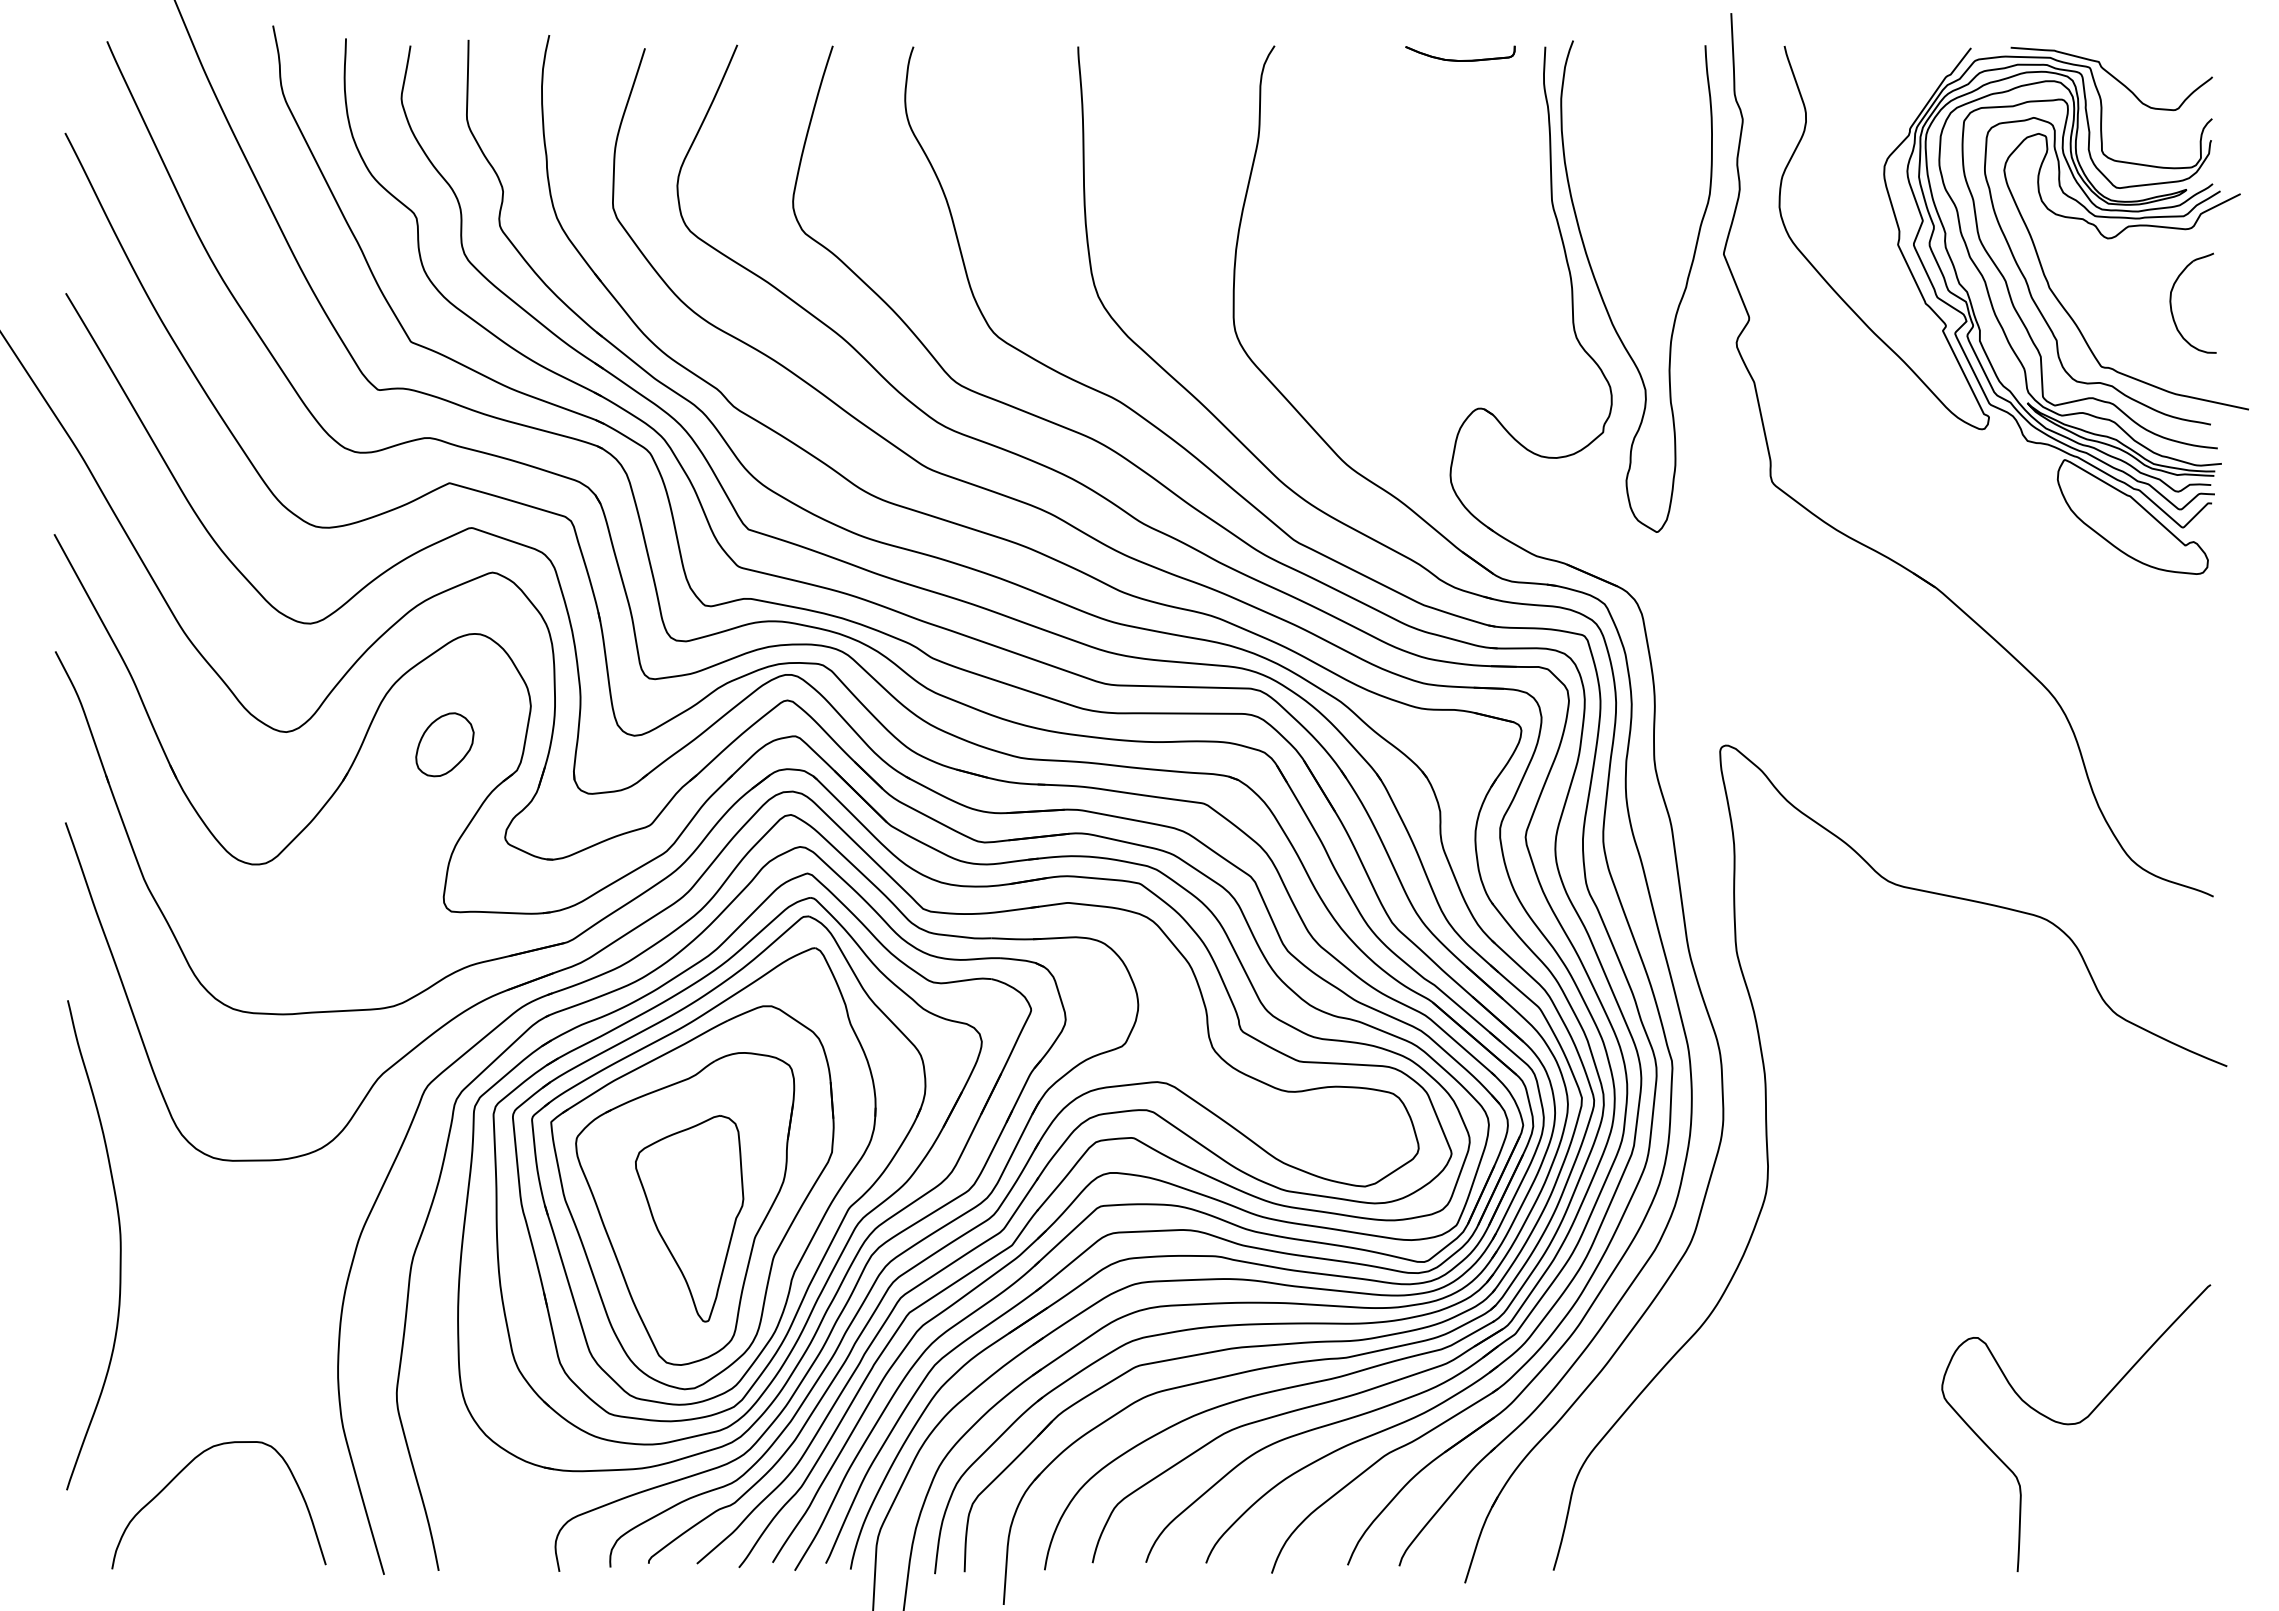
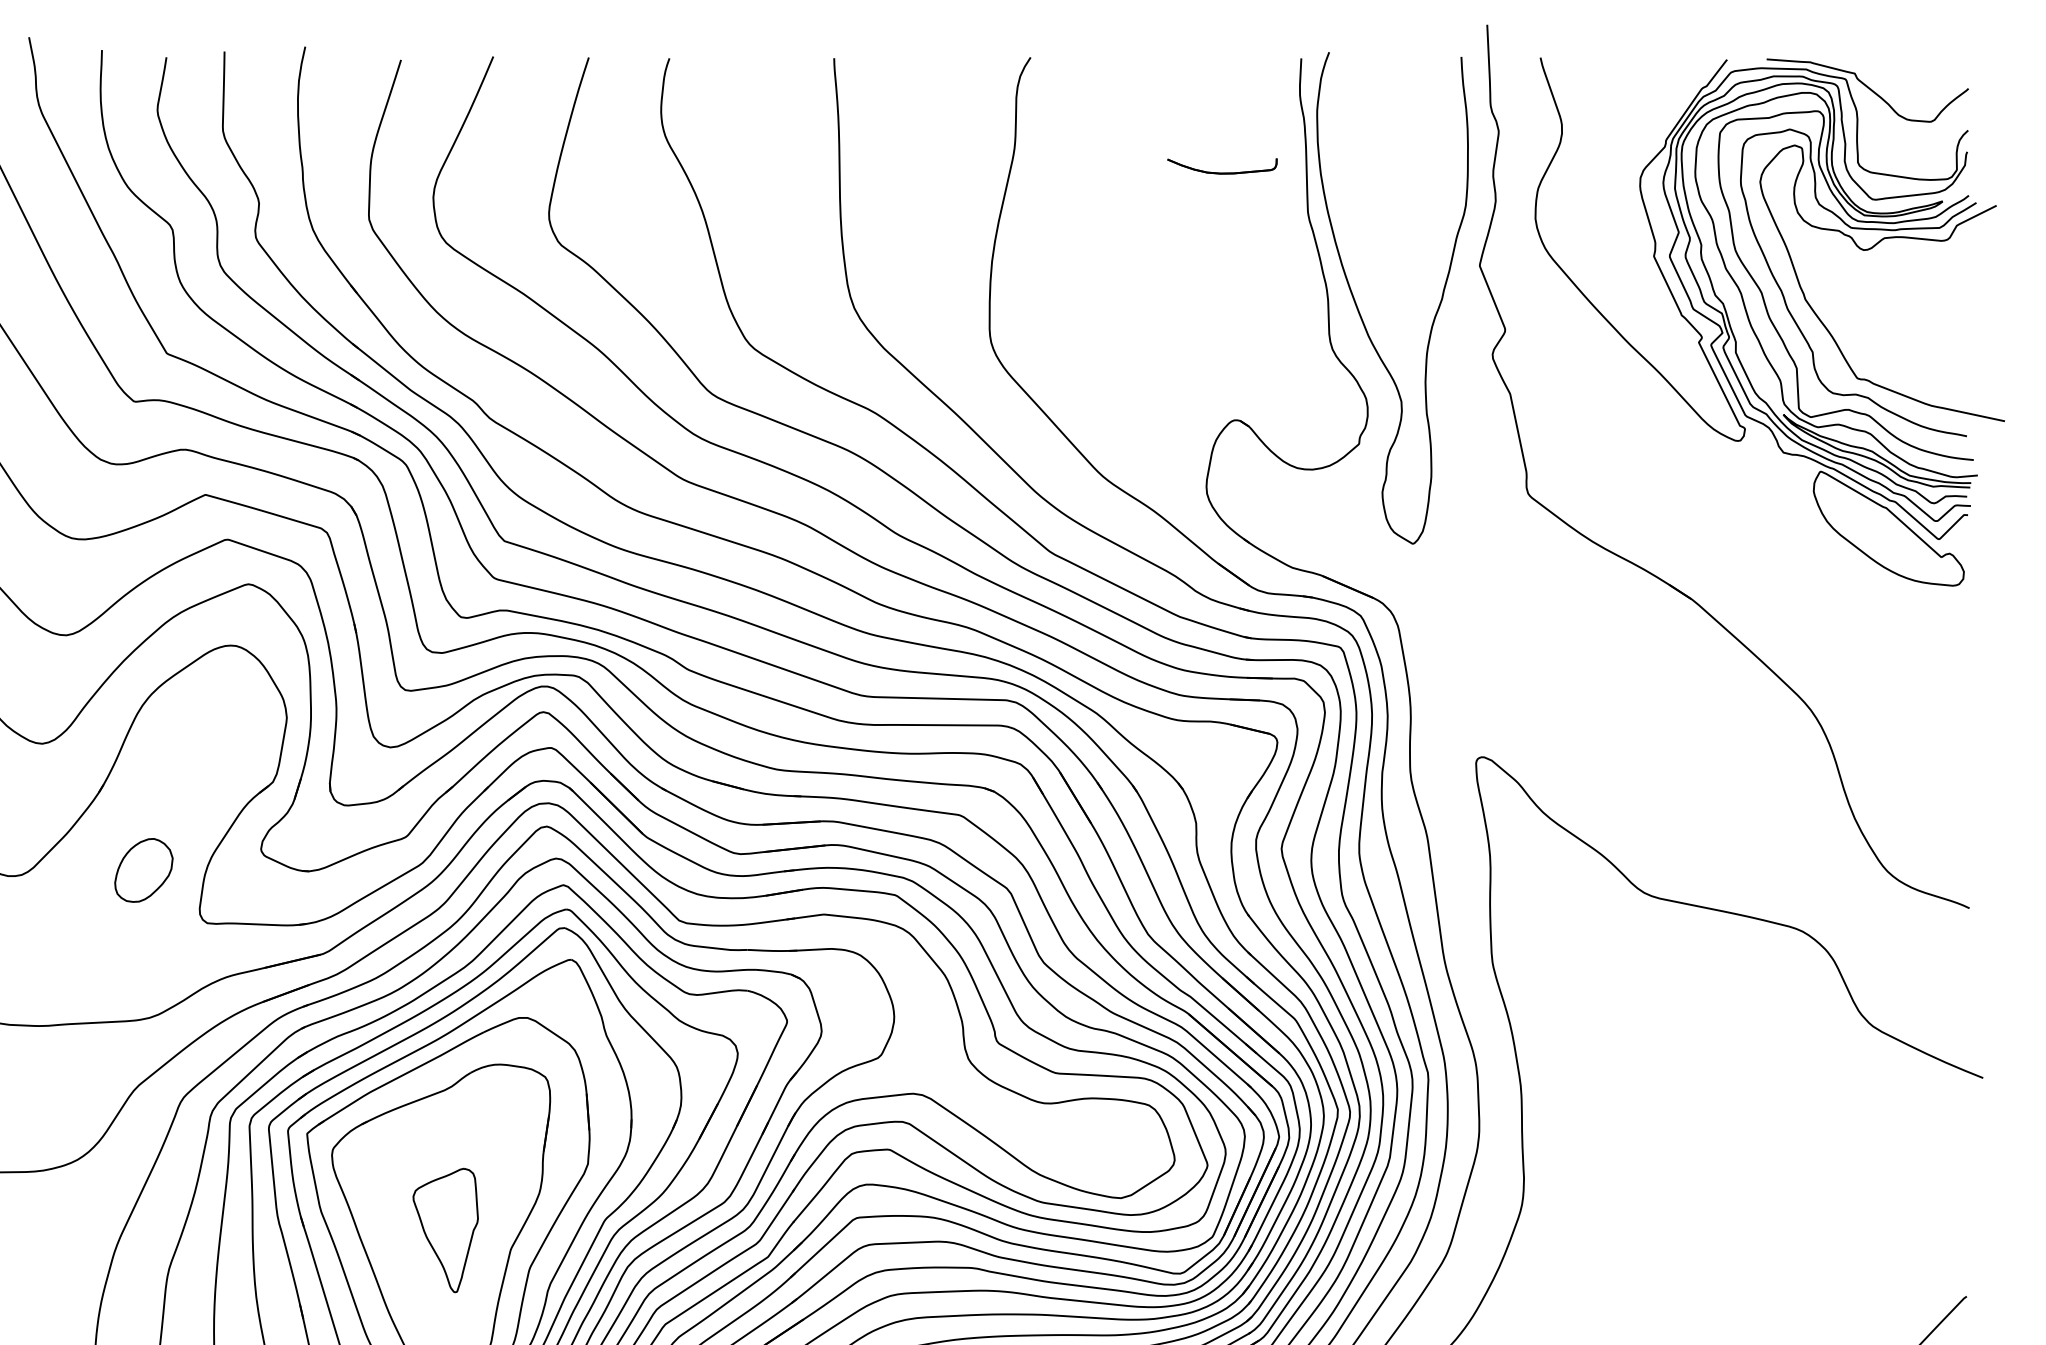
part: (1460, 60) -> (1222, 173), moved
part: (2171, 302) -> (1927, 314), removed
part: (444, 744) -> (143, 870), moved
part: (689, 1218) -> (445, 1230), size x0.6

